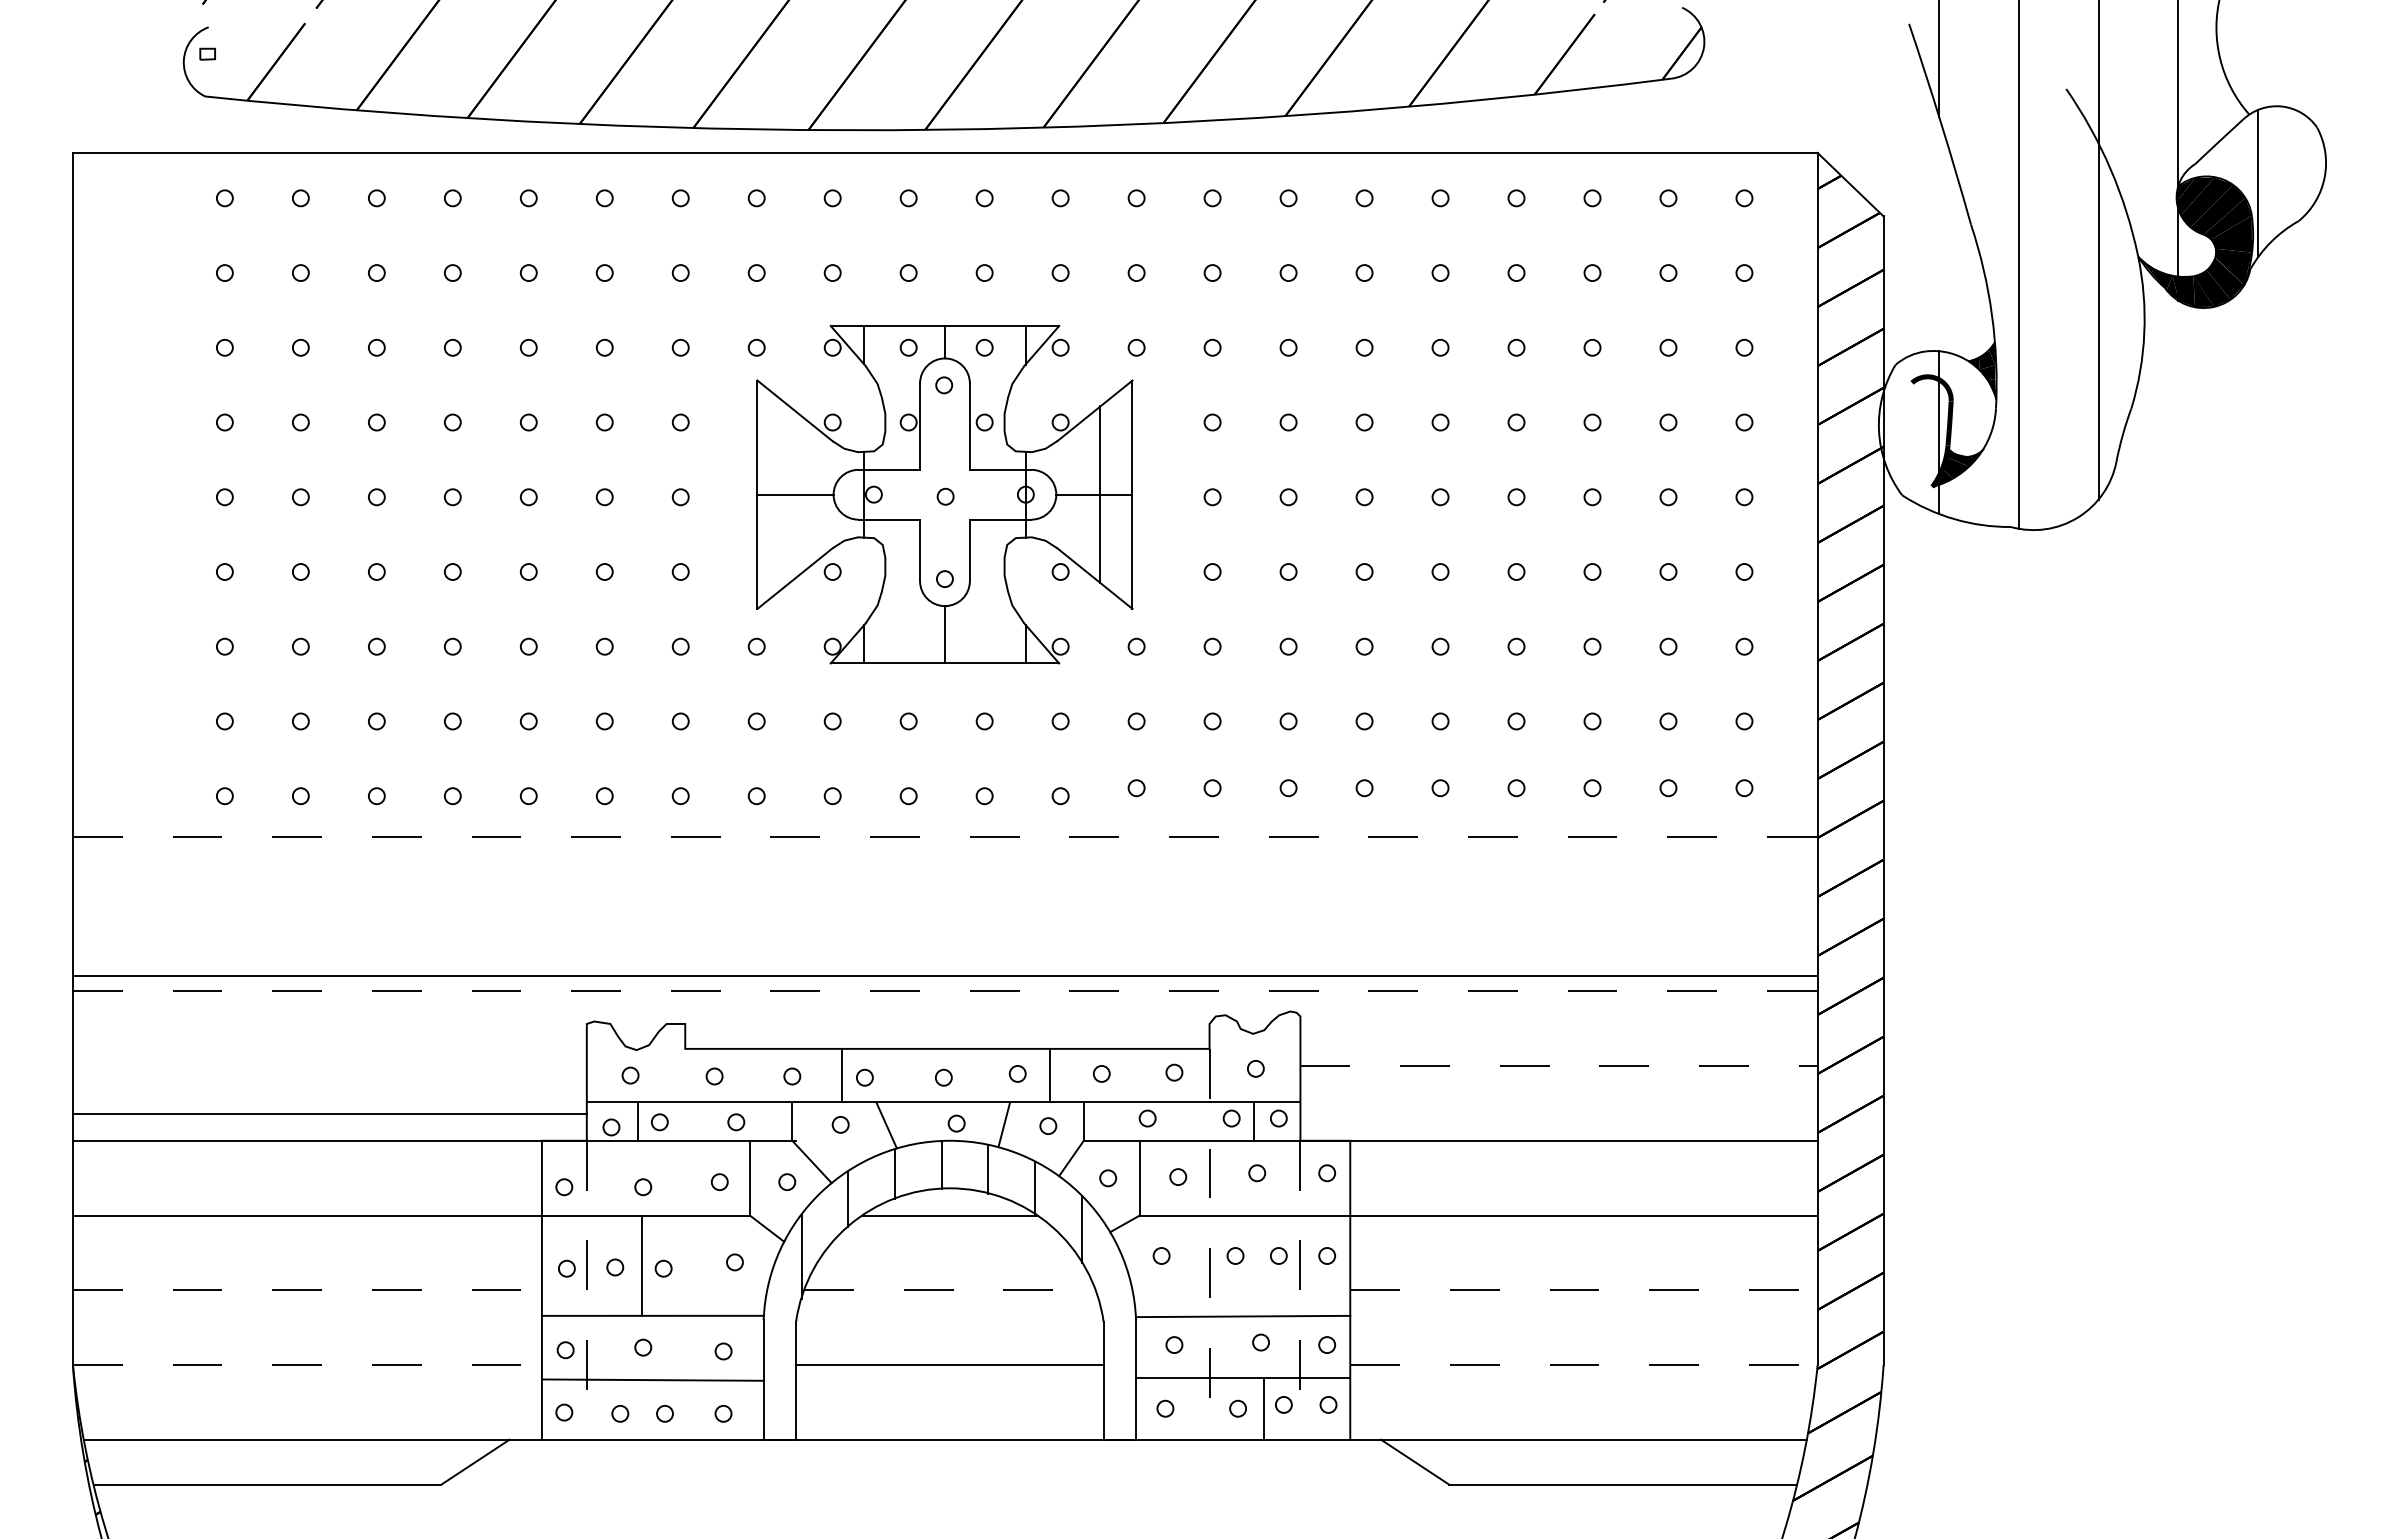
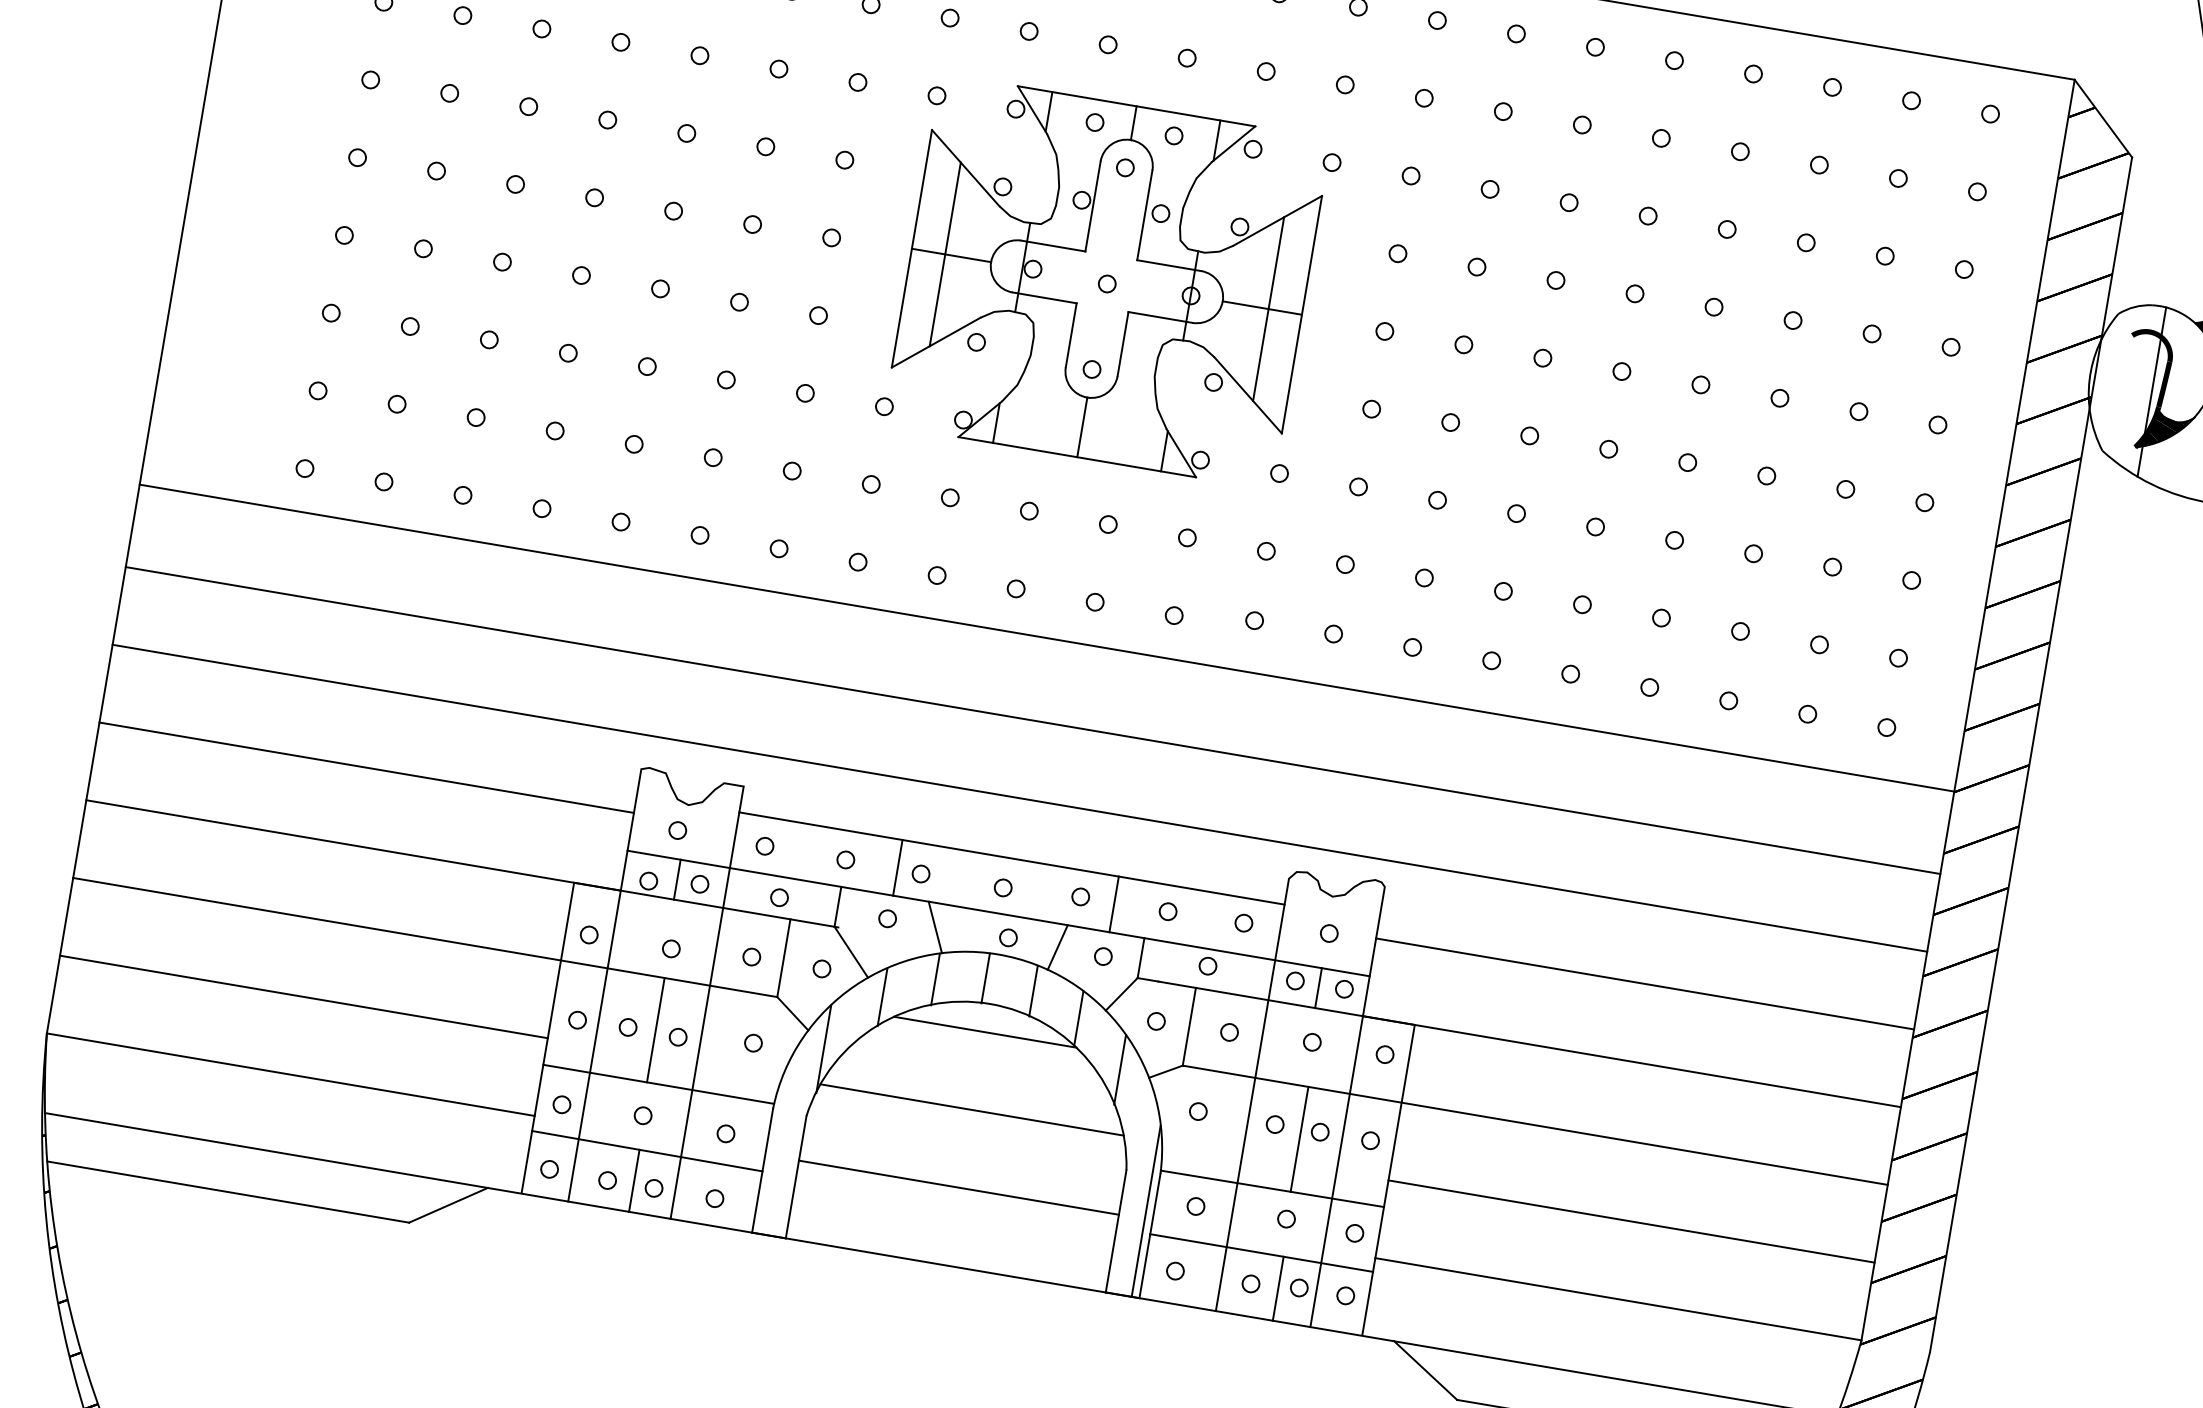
line: (789, 494) -> (945, 254), added
line: (945, 837) -> (1047, 638), dashed -> solid
line: (944, 975) -> (1032, 720), moved
line: (945, 991) -> (1020, 798), dashed -> solid
line: (1559, 1066) -> (1645, 984), dashed -> solid
line: (329, 1114) -> (366, 768), moved
line: (685, 1243) -> (705, 1014), added
line: (1209, 1244) -> (1250, 1108), dashed -> solid
line: (1260, 1265) -> (1299, 1138), added
line: (307, 1290) -> (303, 997), dashed -> solid
line: (586, 1290) -> (594, 1046), dashed -> solid
line: (949, 1290) -> (971, 1110), dashed -> solid
line: (1300, 1290) -> (1336, 1171), dashed -> solid
line: (1583, 1290) -> (1631, 1221), dashed -> solid
line: (1128, 1357) -> (1146, 1211), added
line: (307, 1364) -> (290, 1074), dashed -> solid
line: (1583, 1364) -> (1618, 1298), dashed -> solid
line: (645, 1409) -> (634, 1180), added

